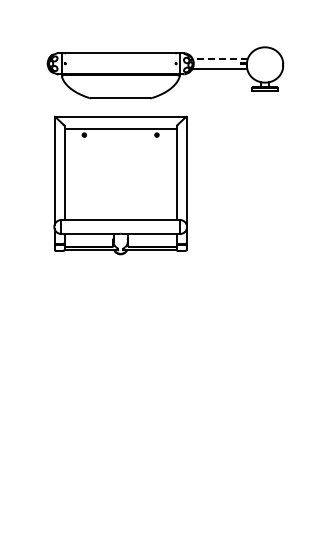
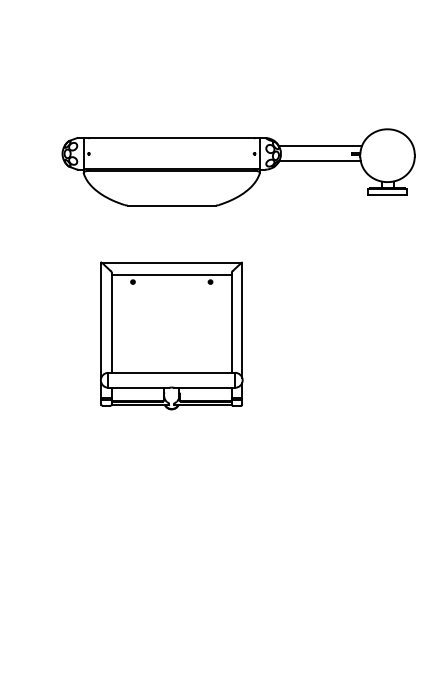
line: (220, 58) -> (320, 146), dashed -> solid
part: (120, 185) -> (171, 335), size x0.71

